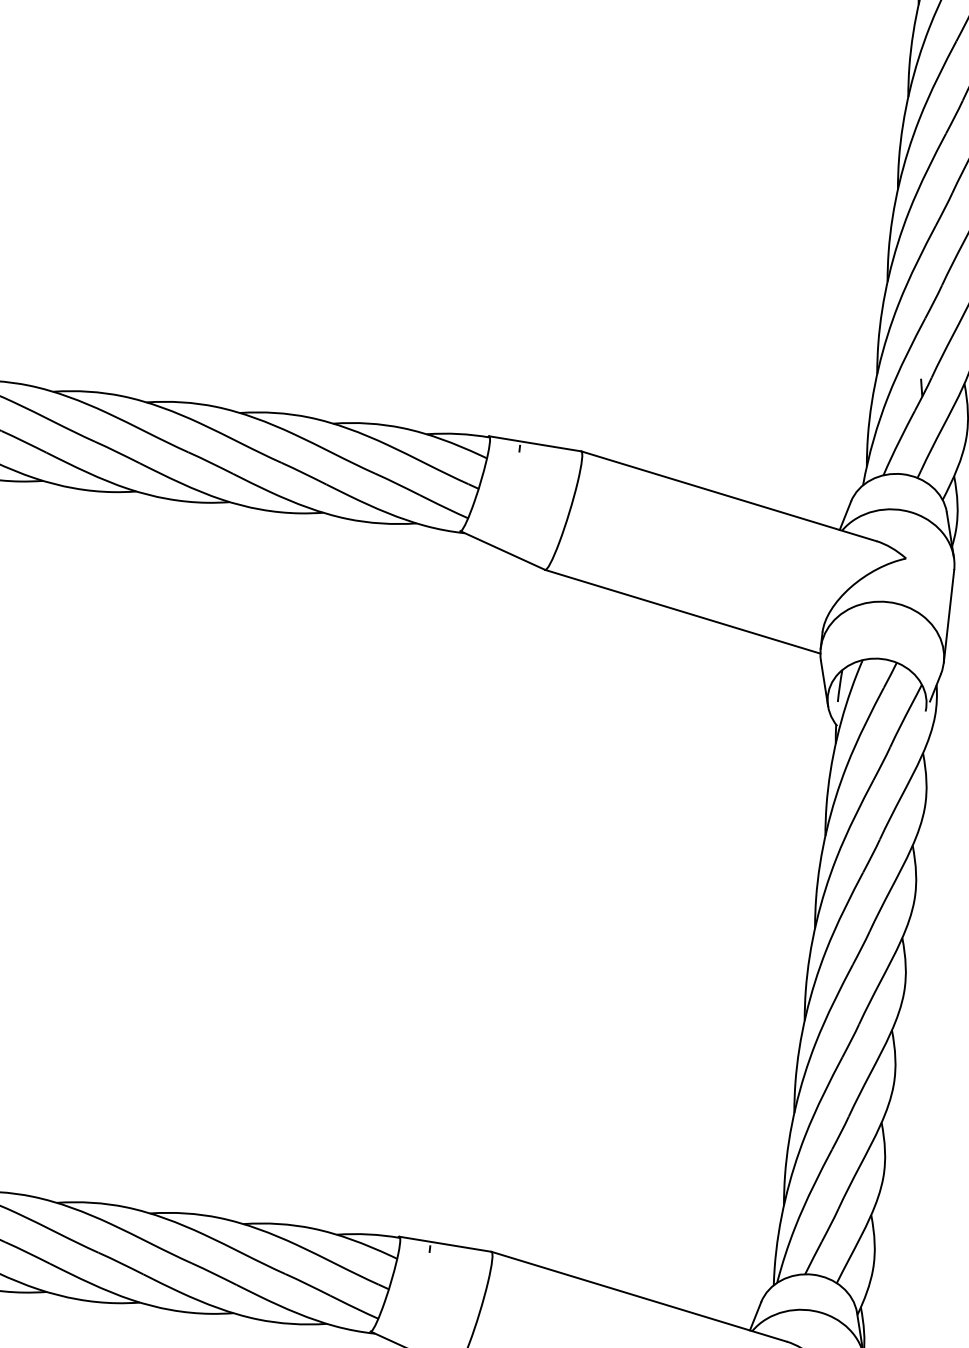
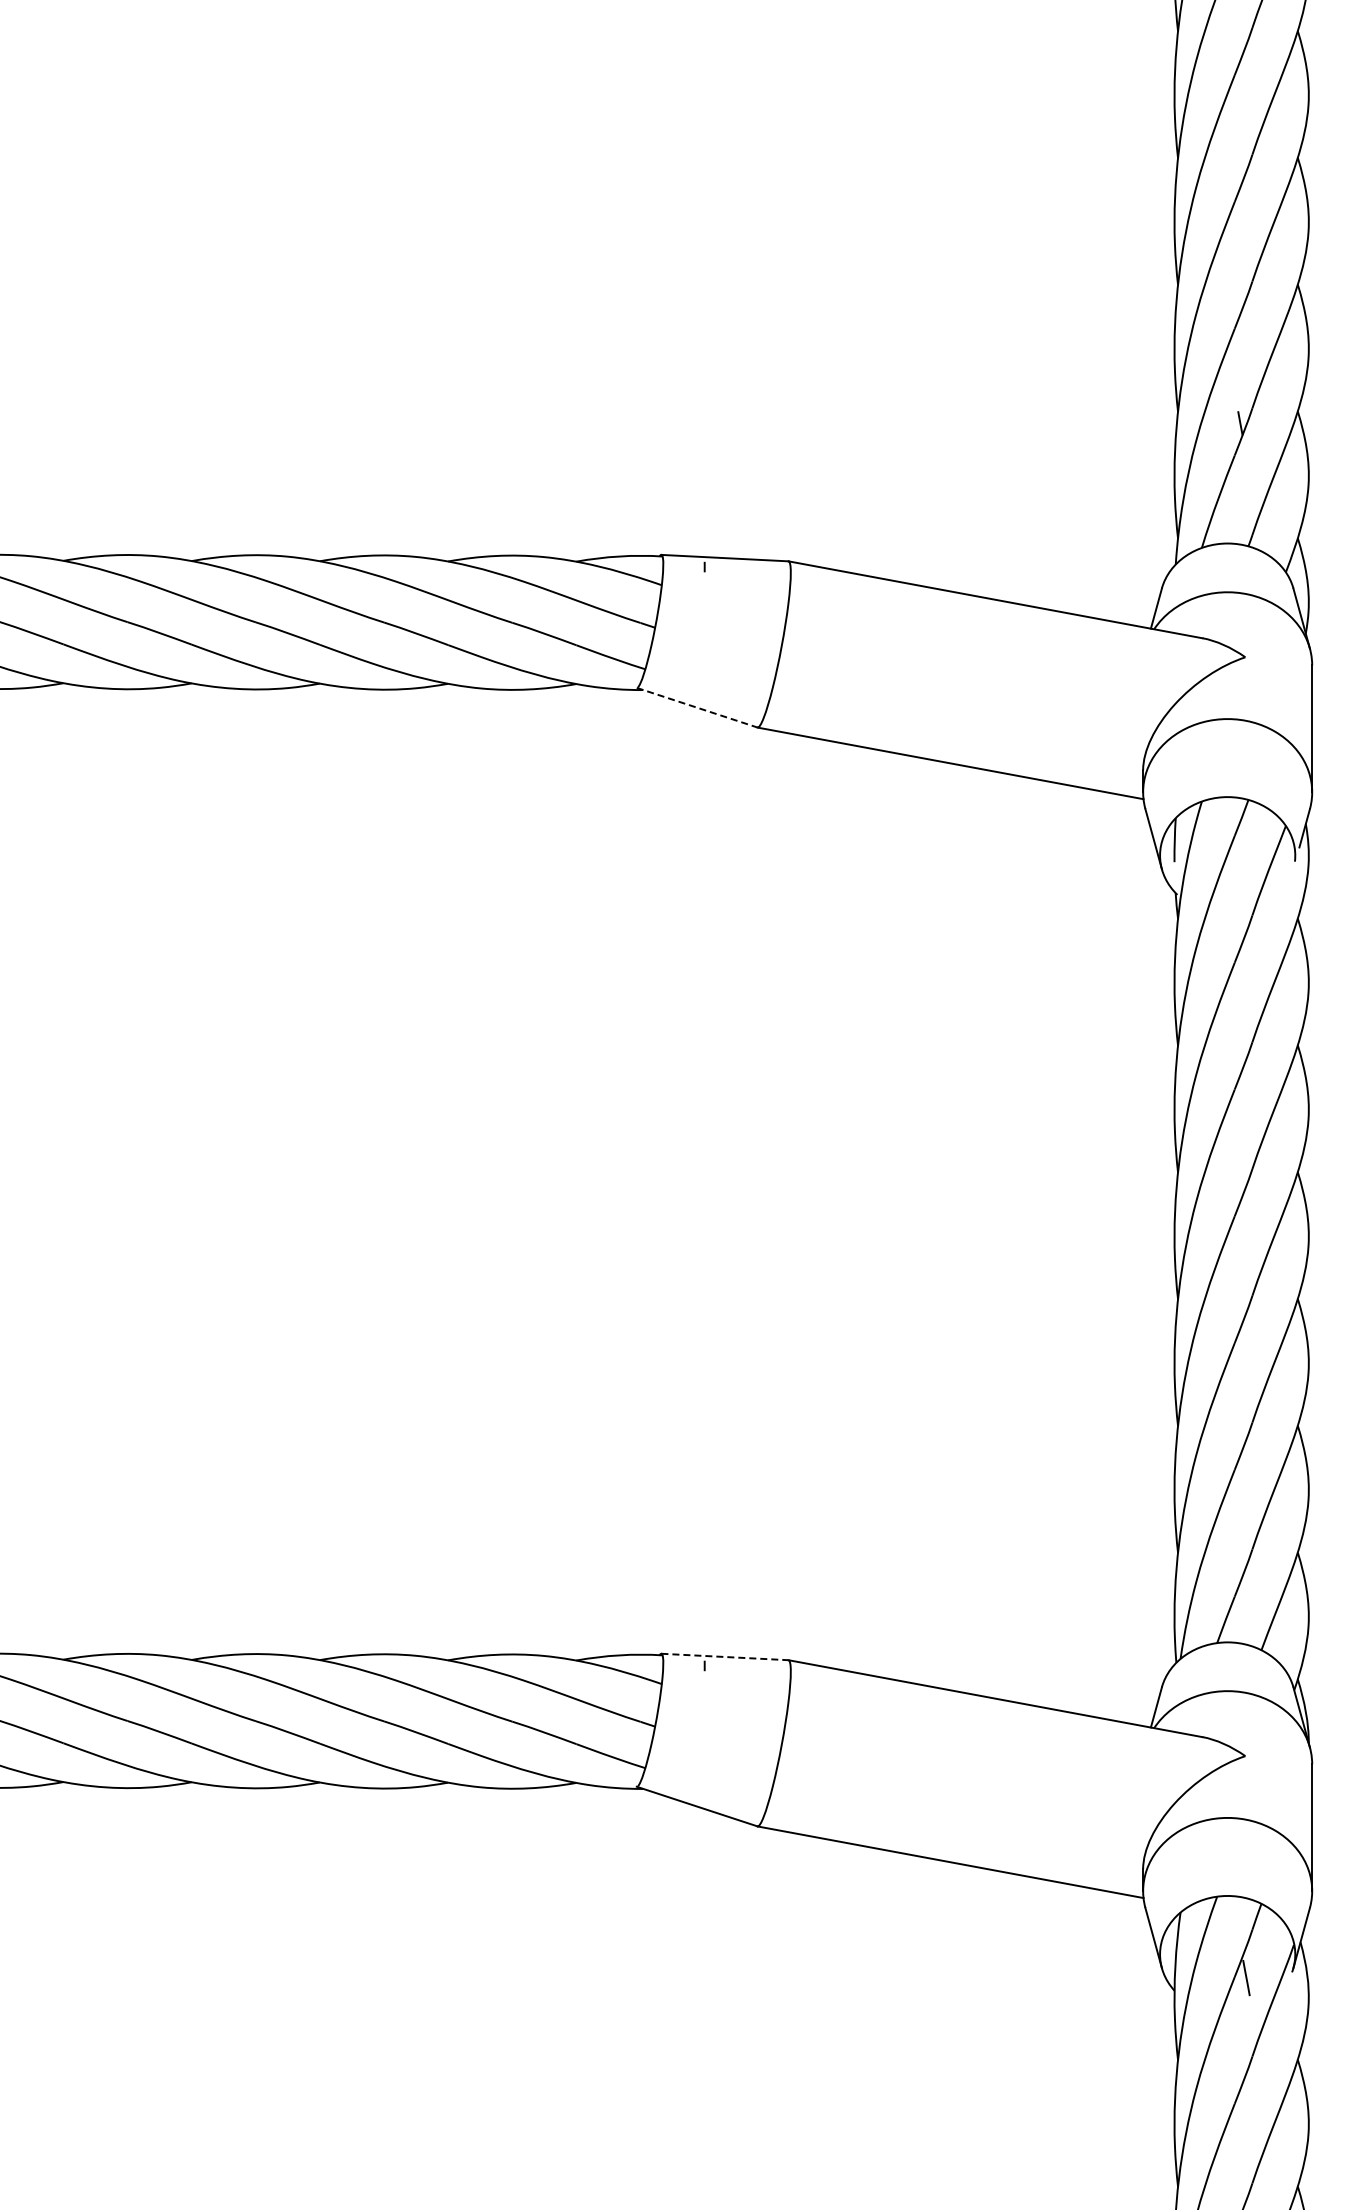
line: (503, 550) -> (697, 707), solid -> dashed
line: (445, 1243) -> (724, 1656), solid -> dashed

